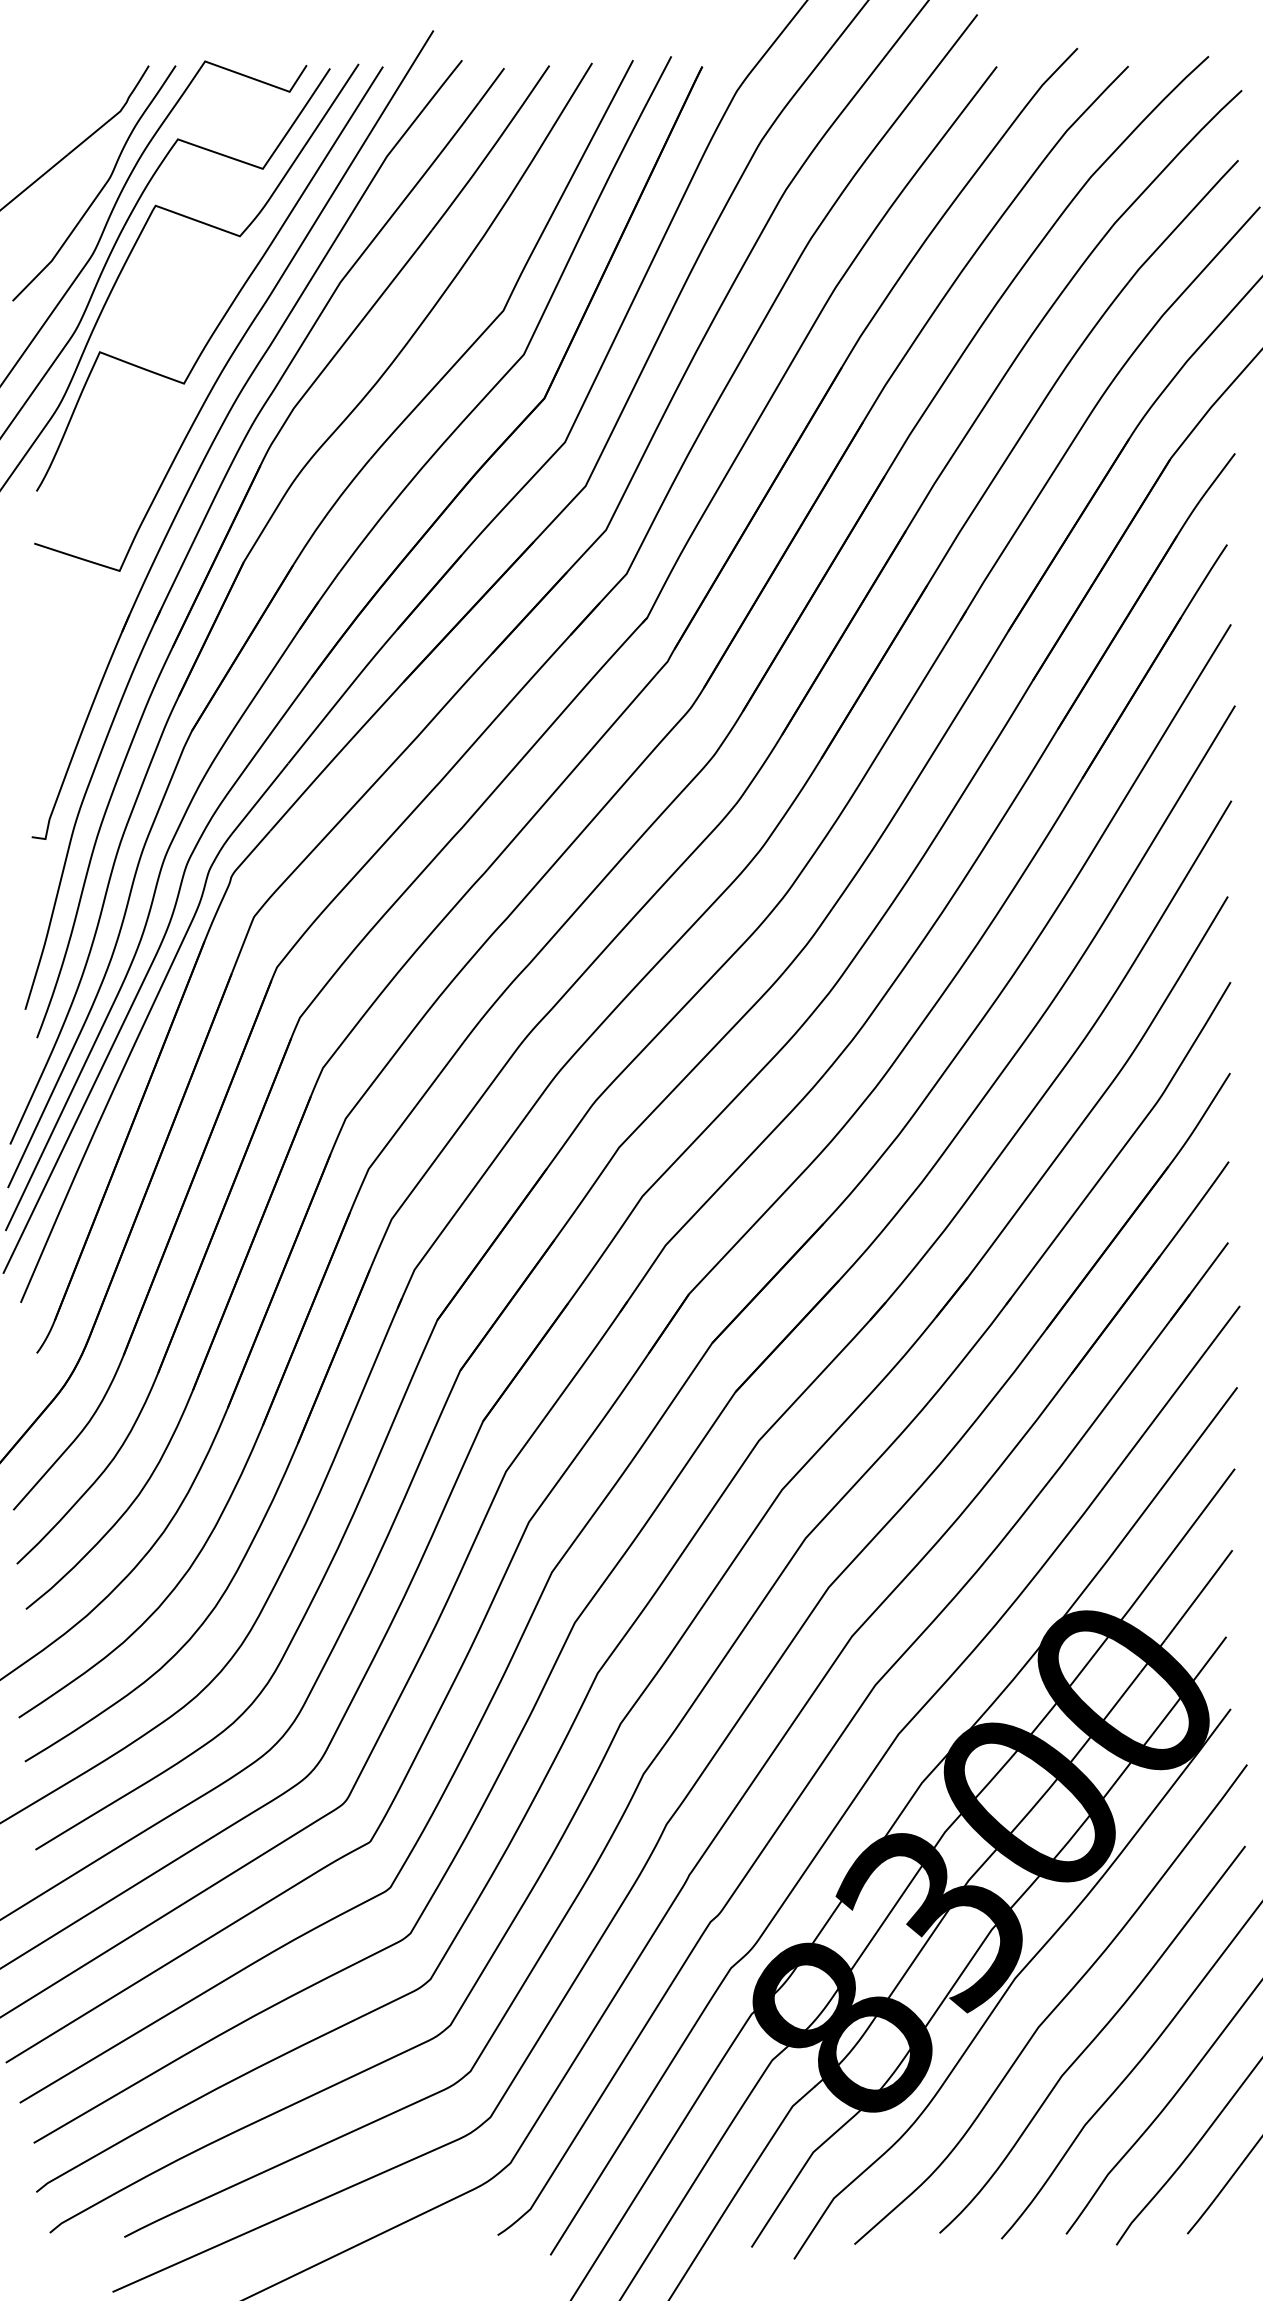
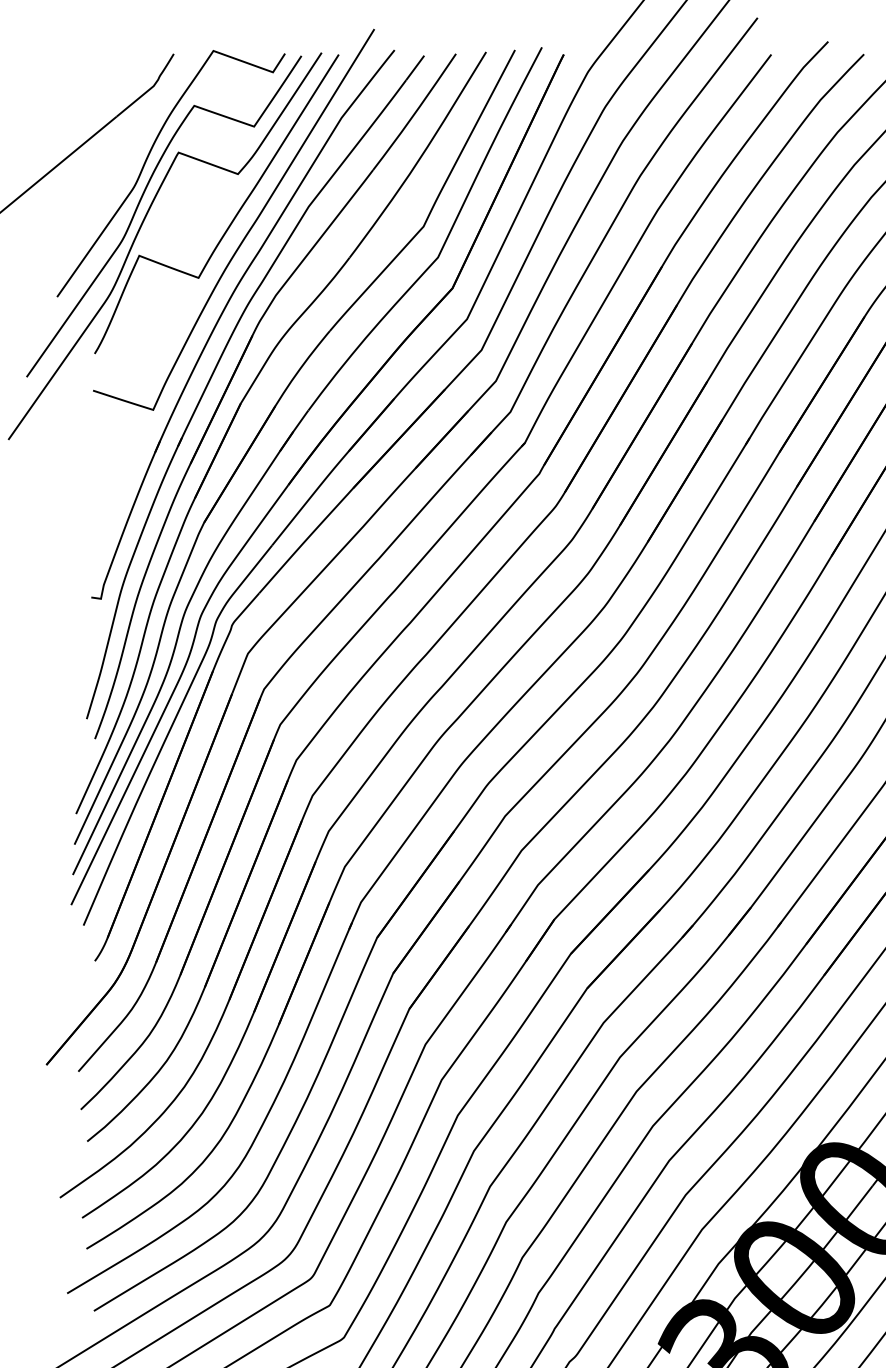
curve: (100, 189) -> (139, 141), removed

